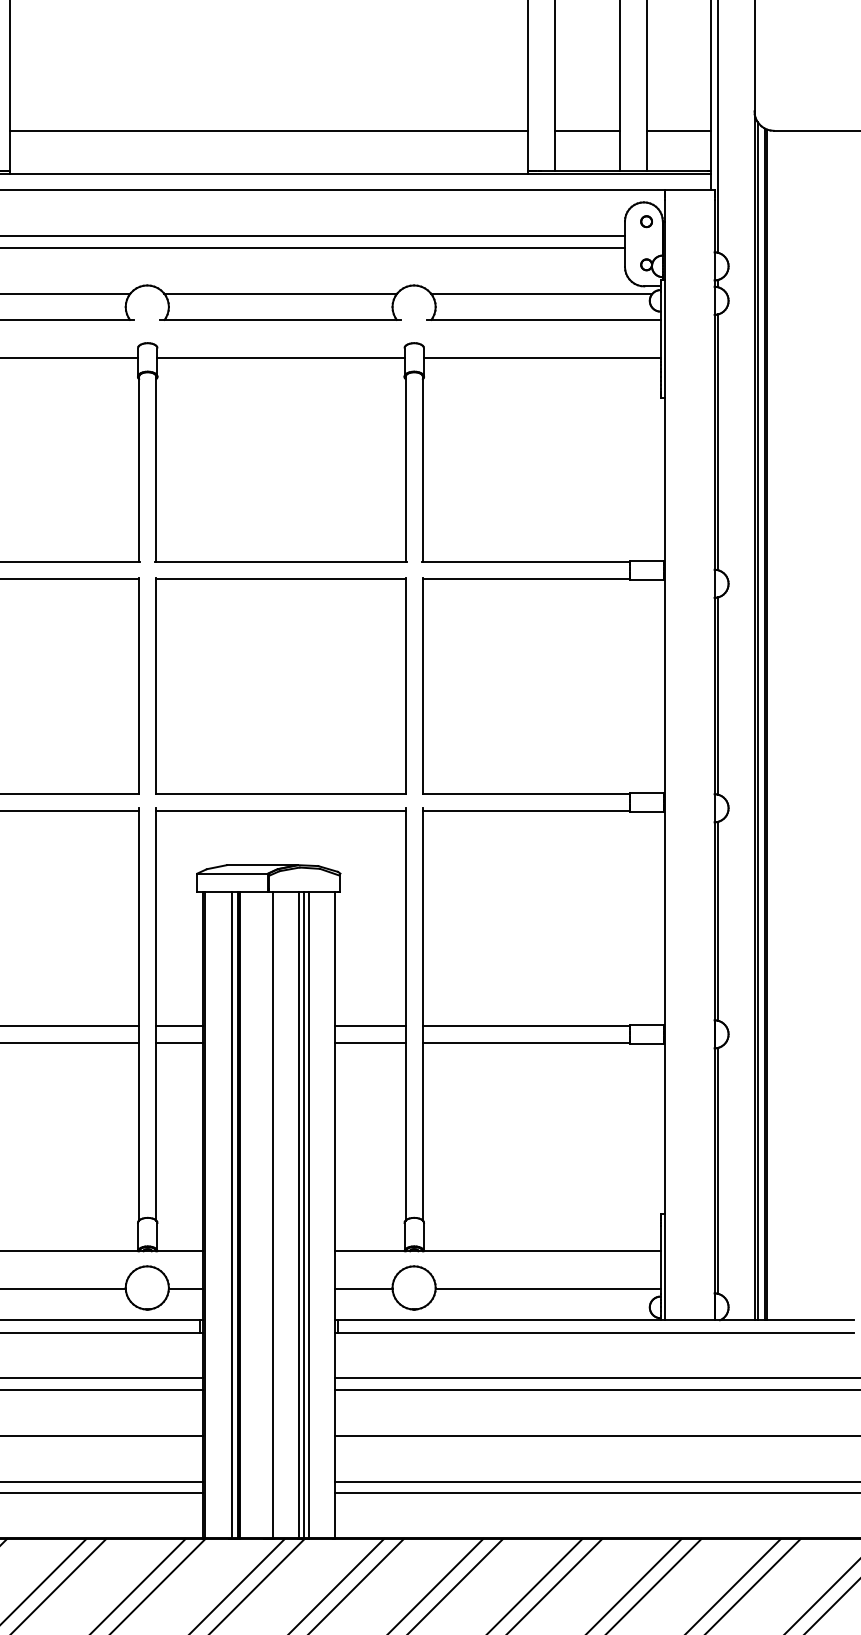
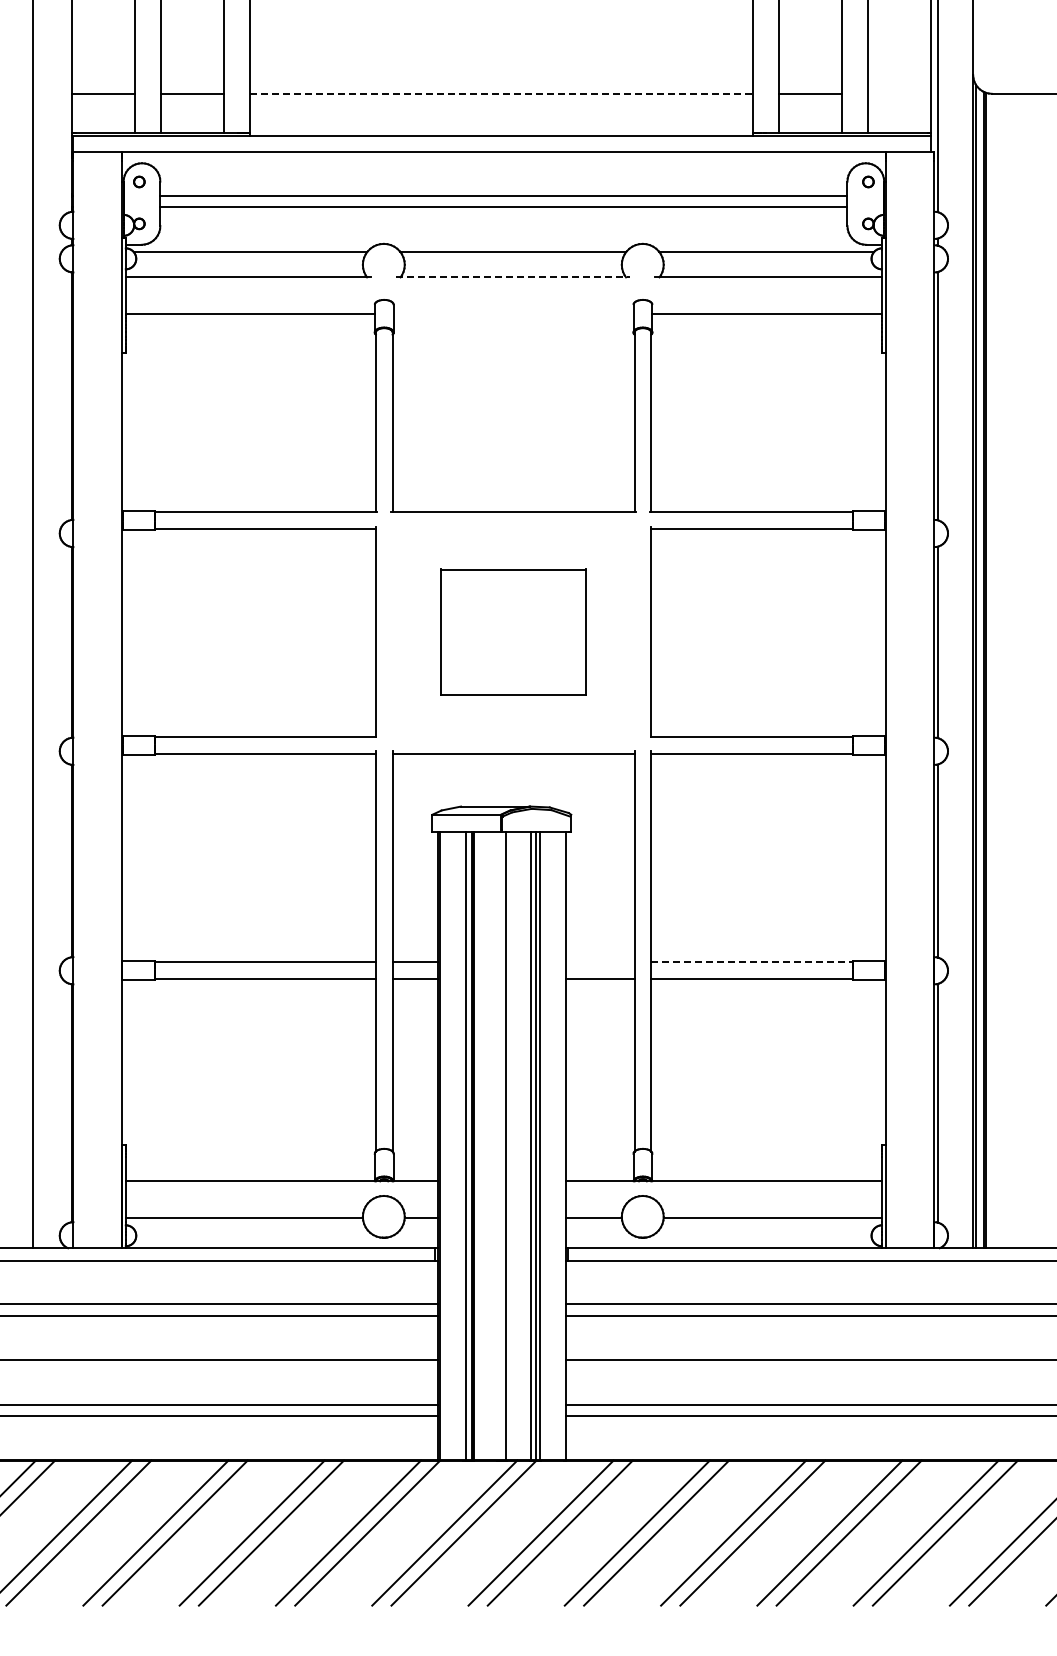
line: (269, 130) -> (502, 93), solid -> dashed
line: (678, 130) -> (899, 93), removed
line: (280, 320) -> (513, 277), solid -> dashed
line: (280, 358) -> (513, 314), removed
part: (280, 684) -> (513, 631), size x0.6
line: (369, 1025) -> (599, 962), removed
line: (526, 1025) -> (751, 962), solid -> dashed

